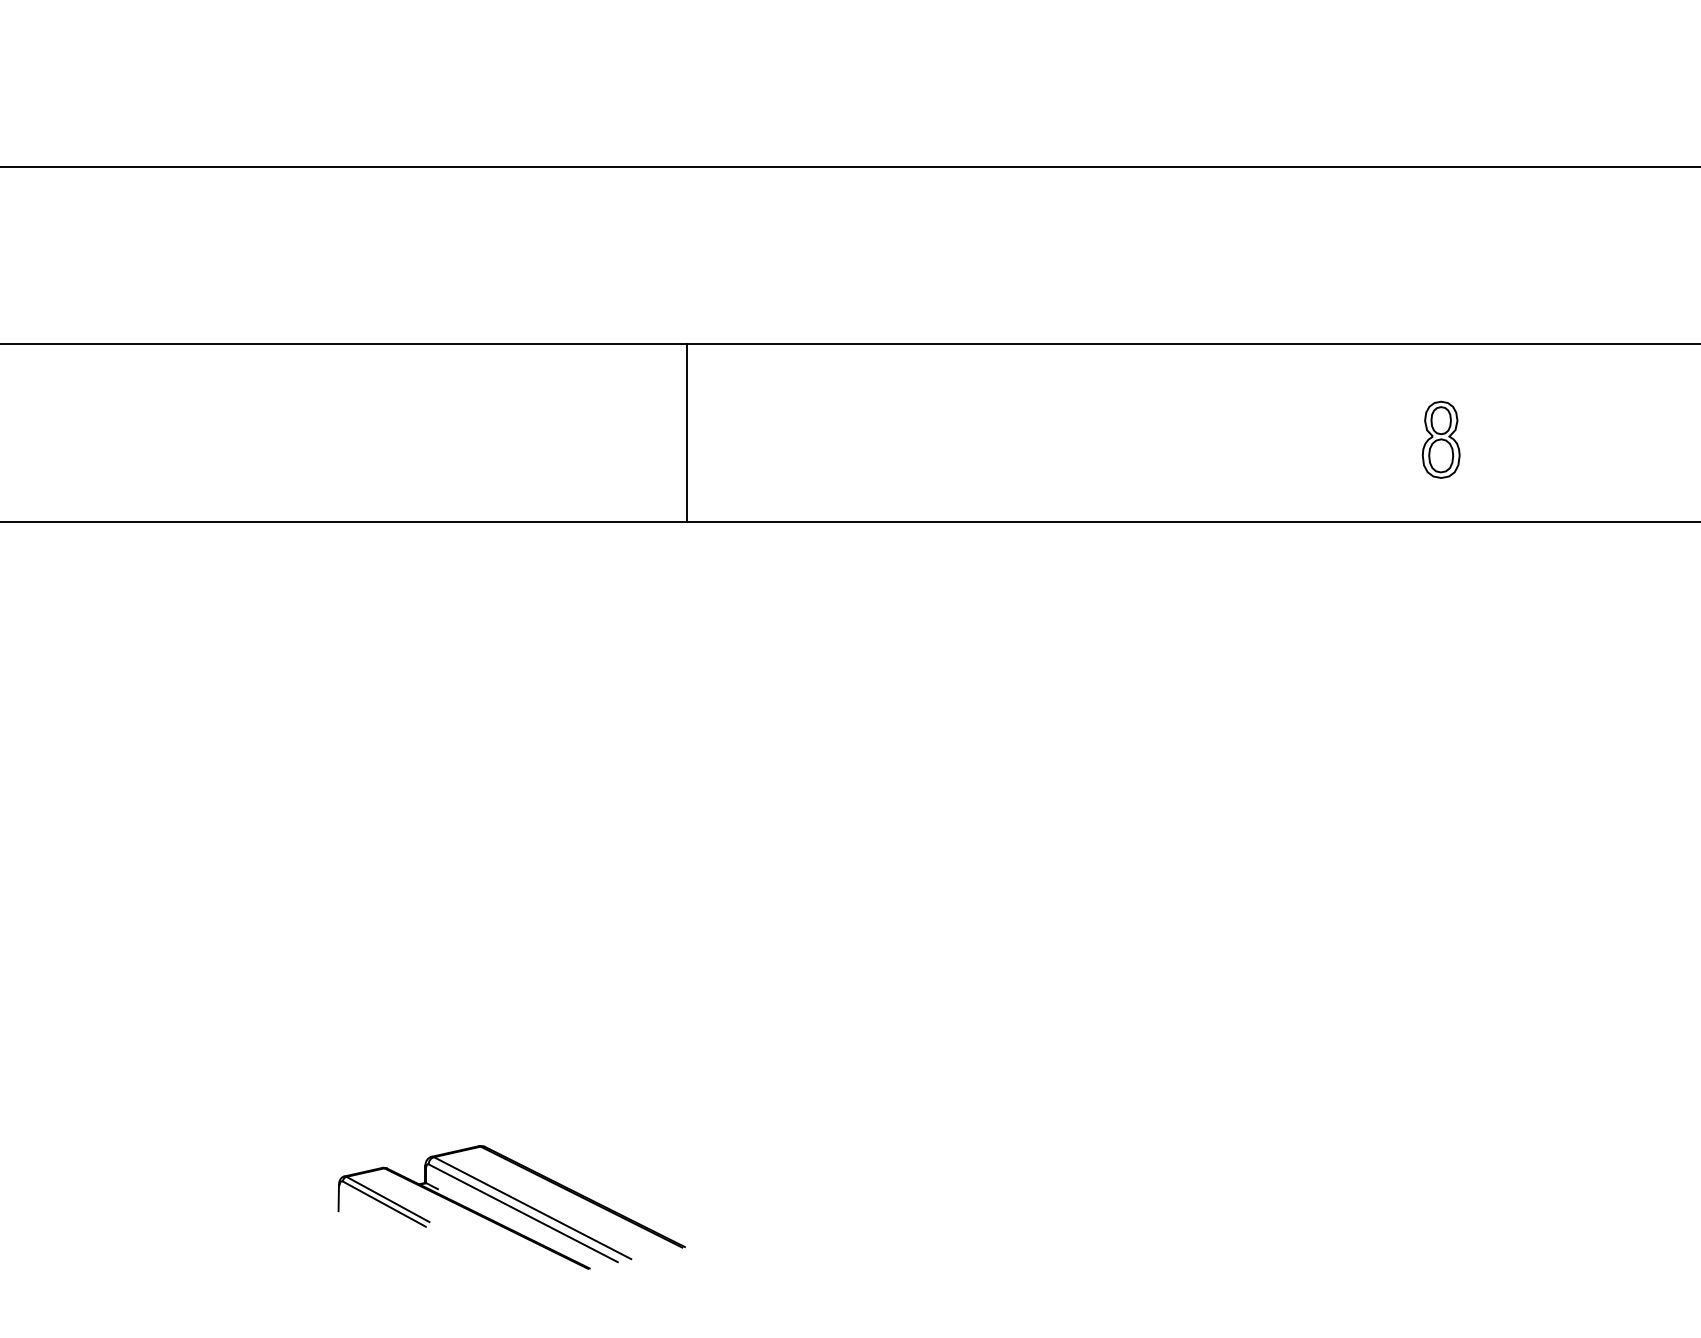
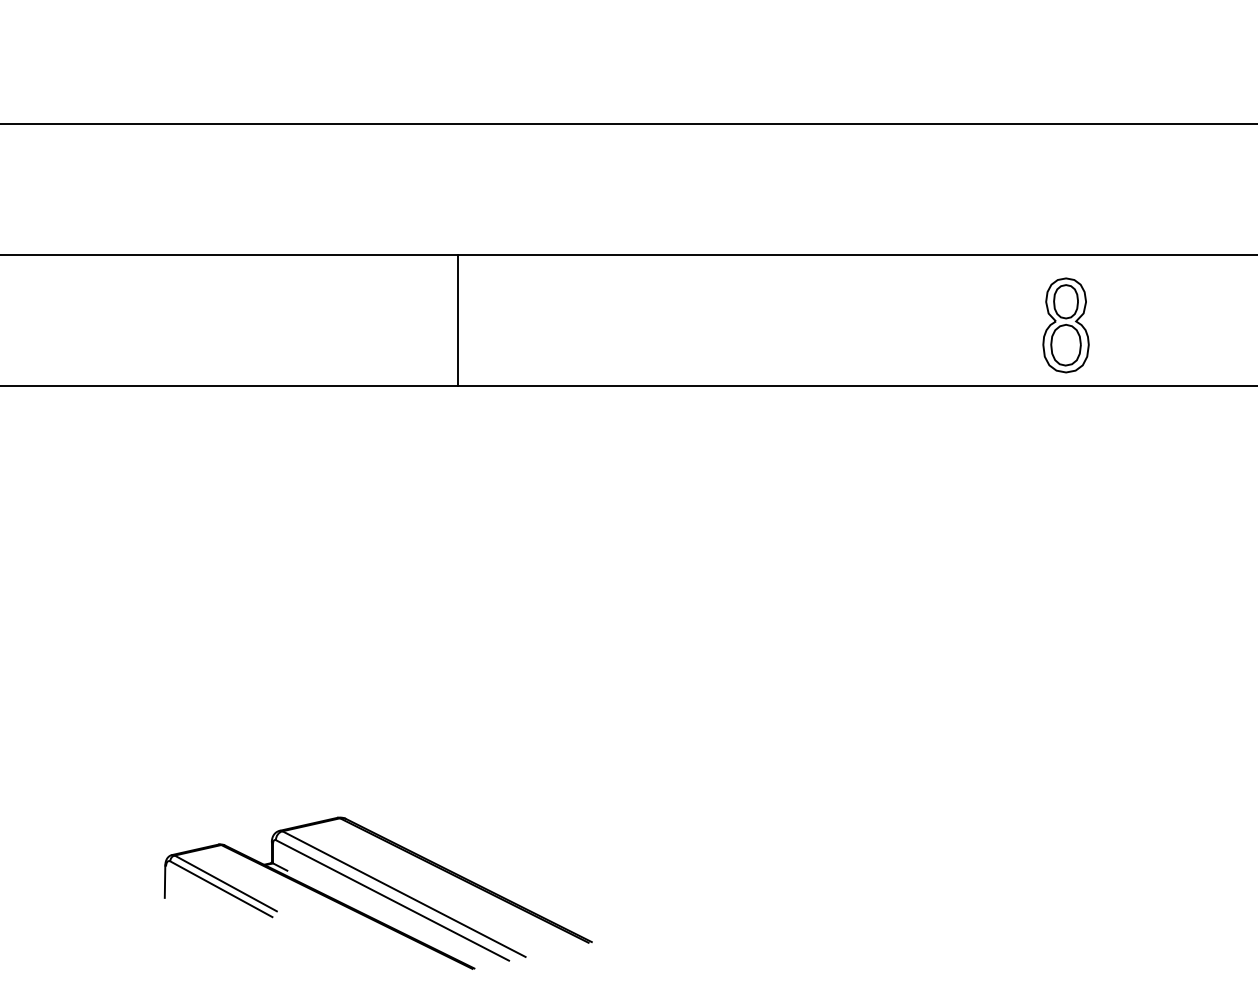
line: (687, 432) -> (458, 320), moved
part: (1440, 439) -> (1065, 325), size x1.67
part: (511, 1207) -> (378, 893), size x1.67

